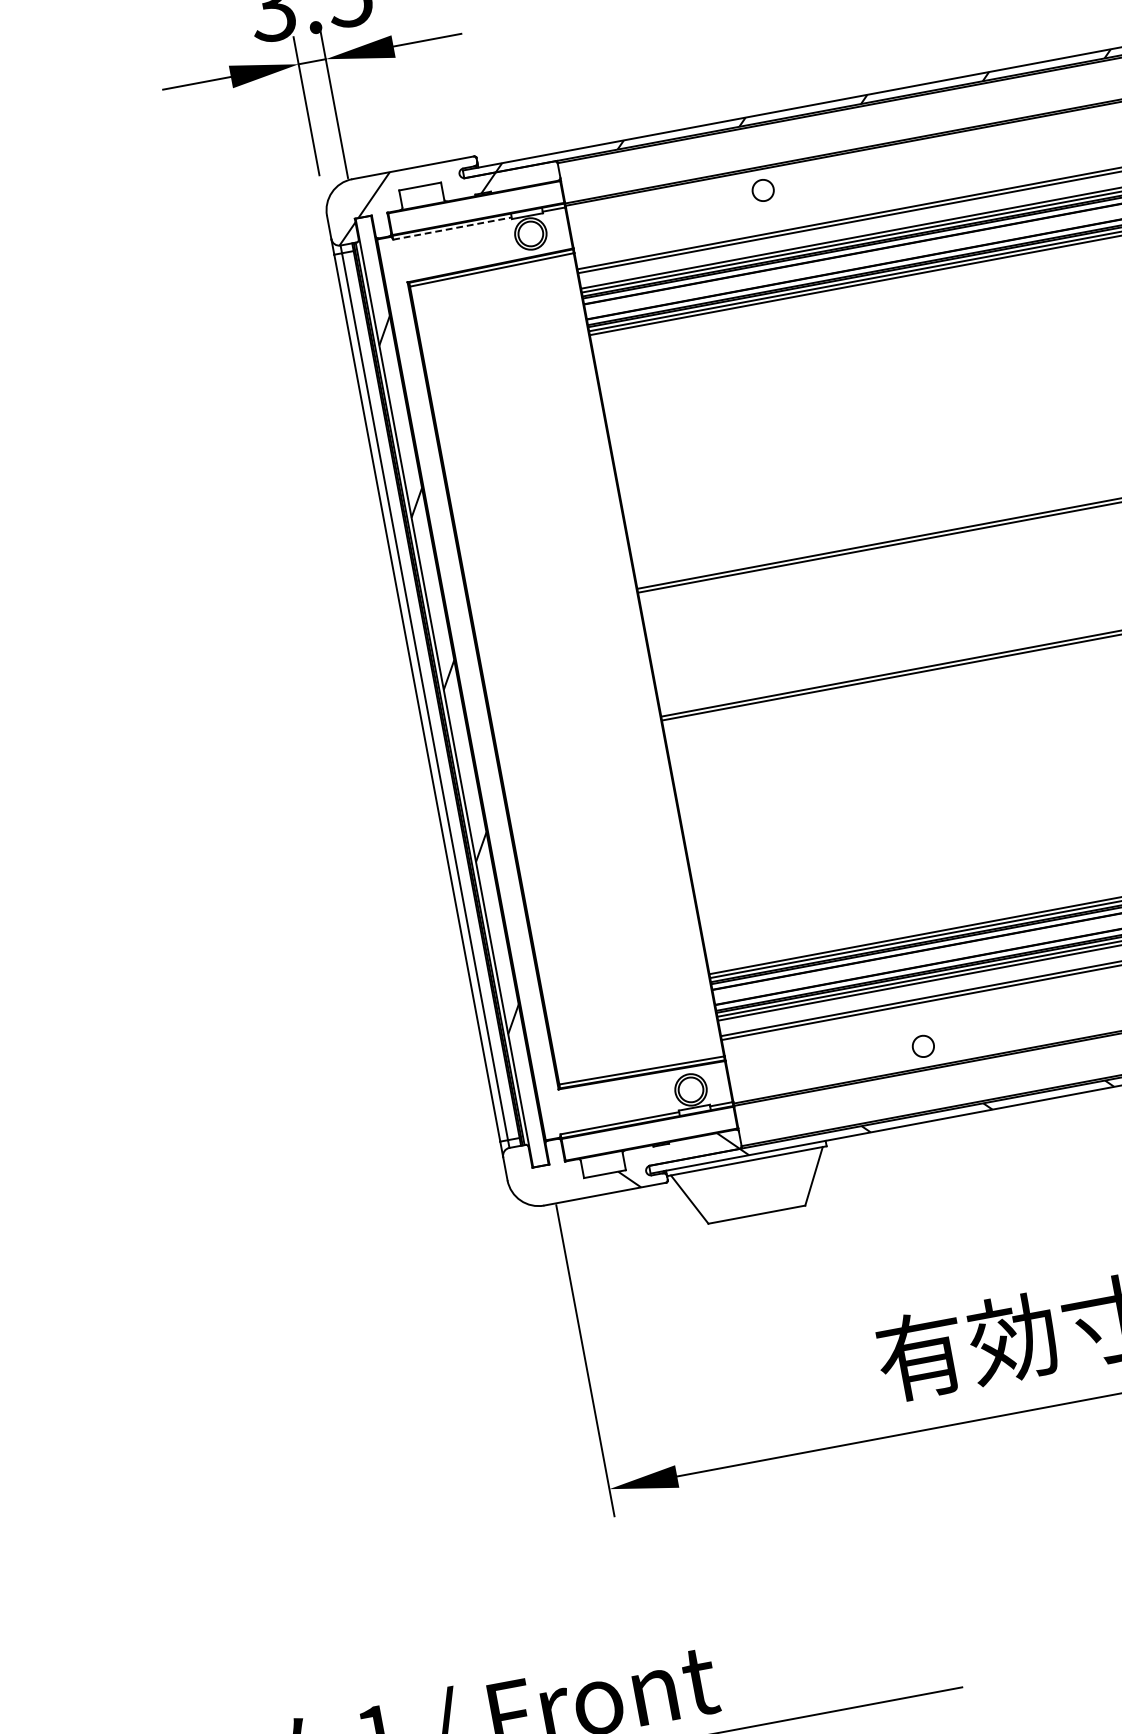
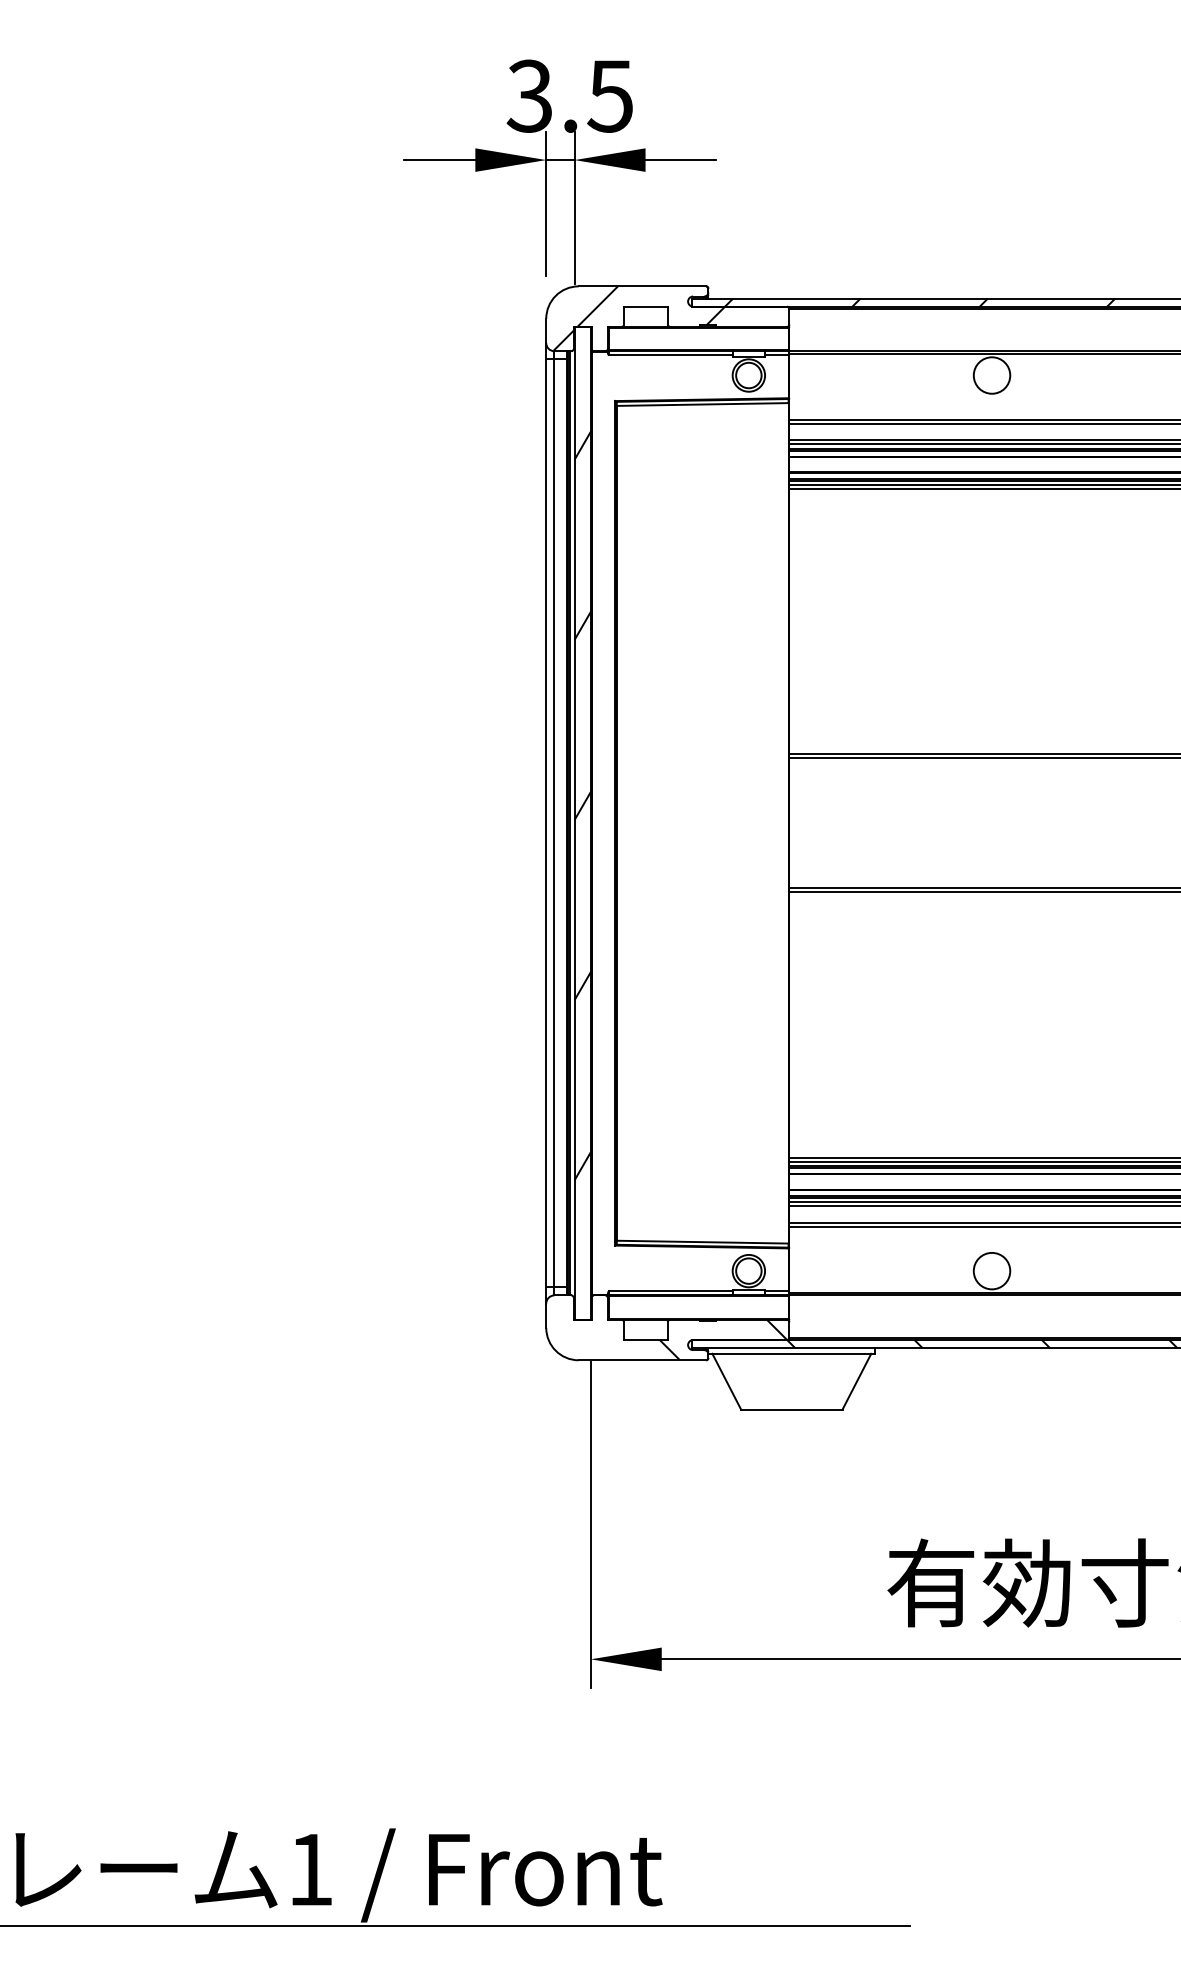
circle: (762, 190) -> (991, 375), size x1.67
line: (453, 228) -> (671, 355), dashed -> solid
circle: (922, 1045) -> (991, 1270), size x1.67

